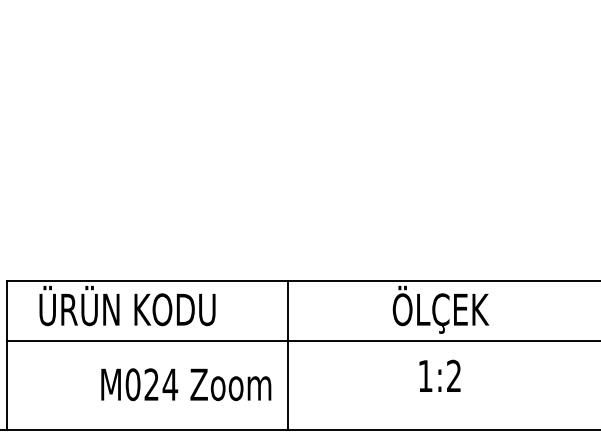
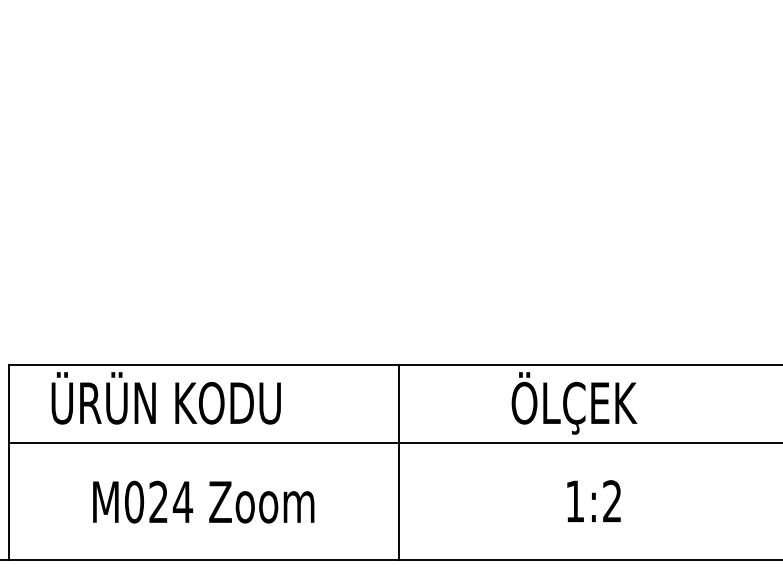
line: (287, 355) -> (399, 462), moved
text: (439, 375) -> (593, 500), moved
text: (186, 384) -> (203, 501), moved

